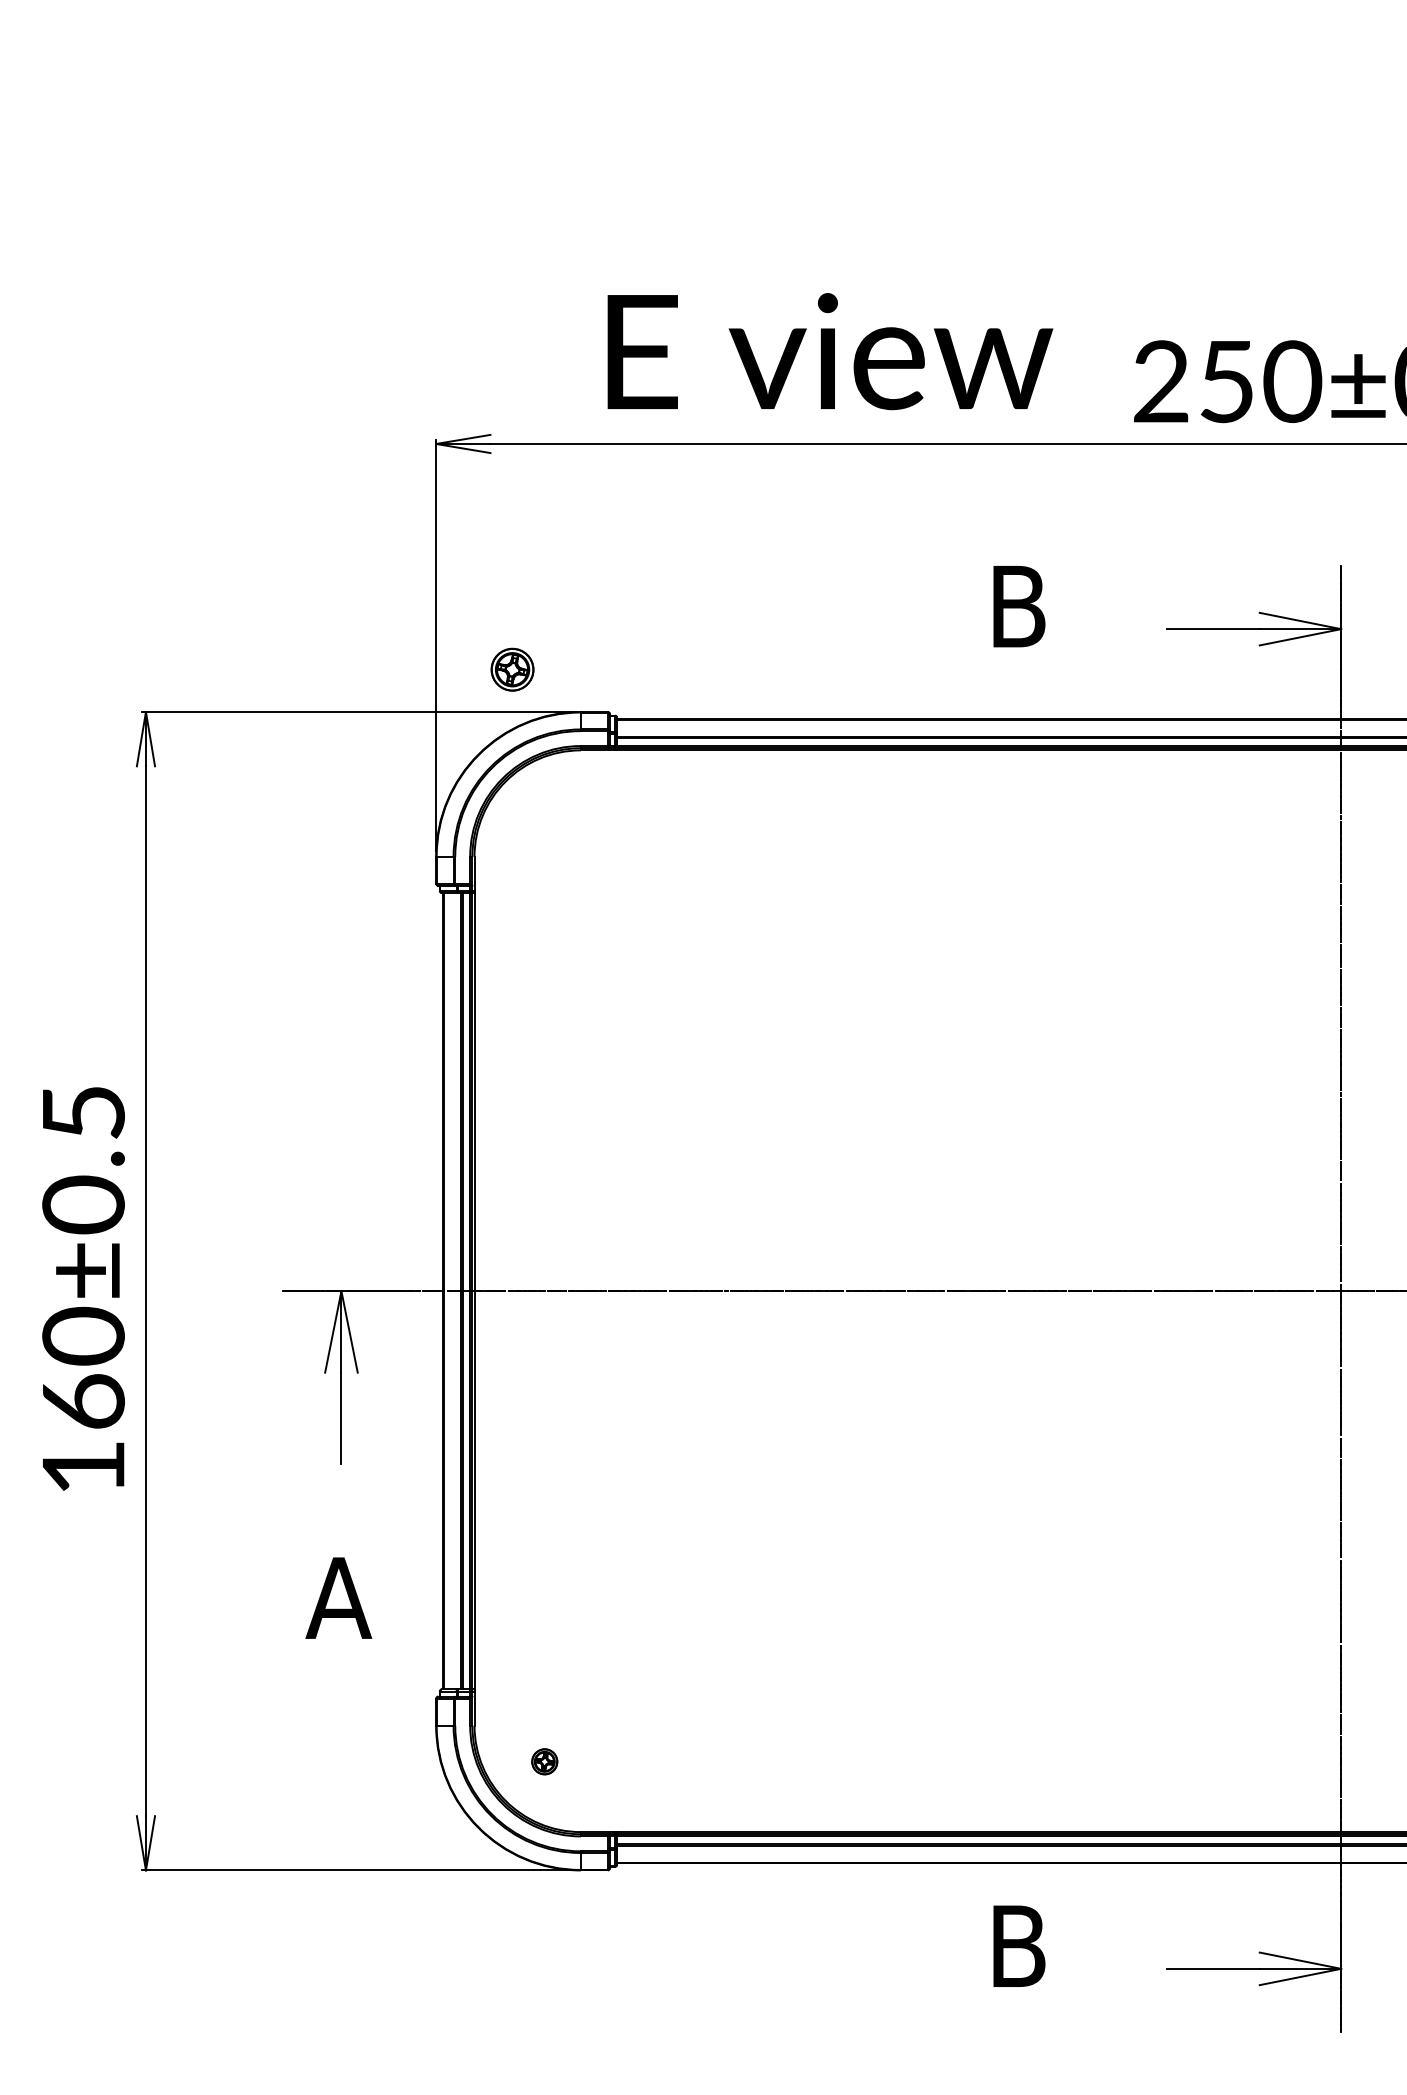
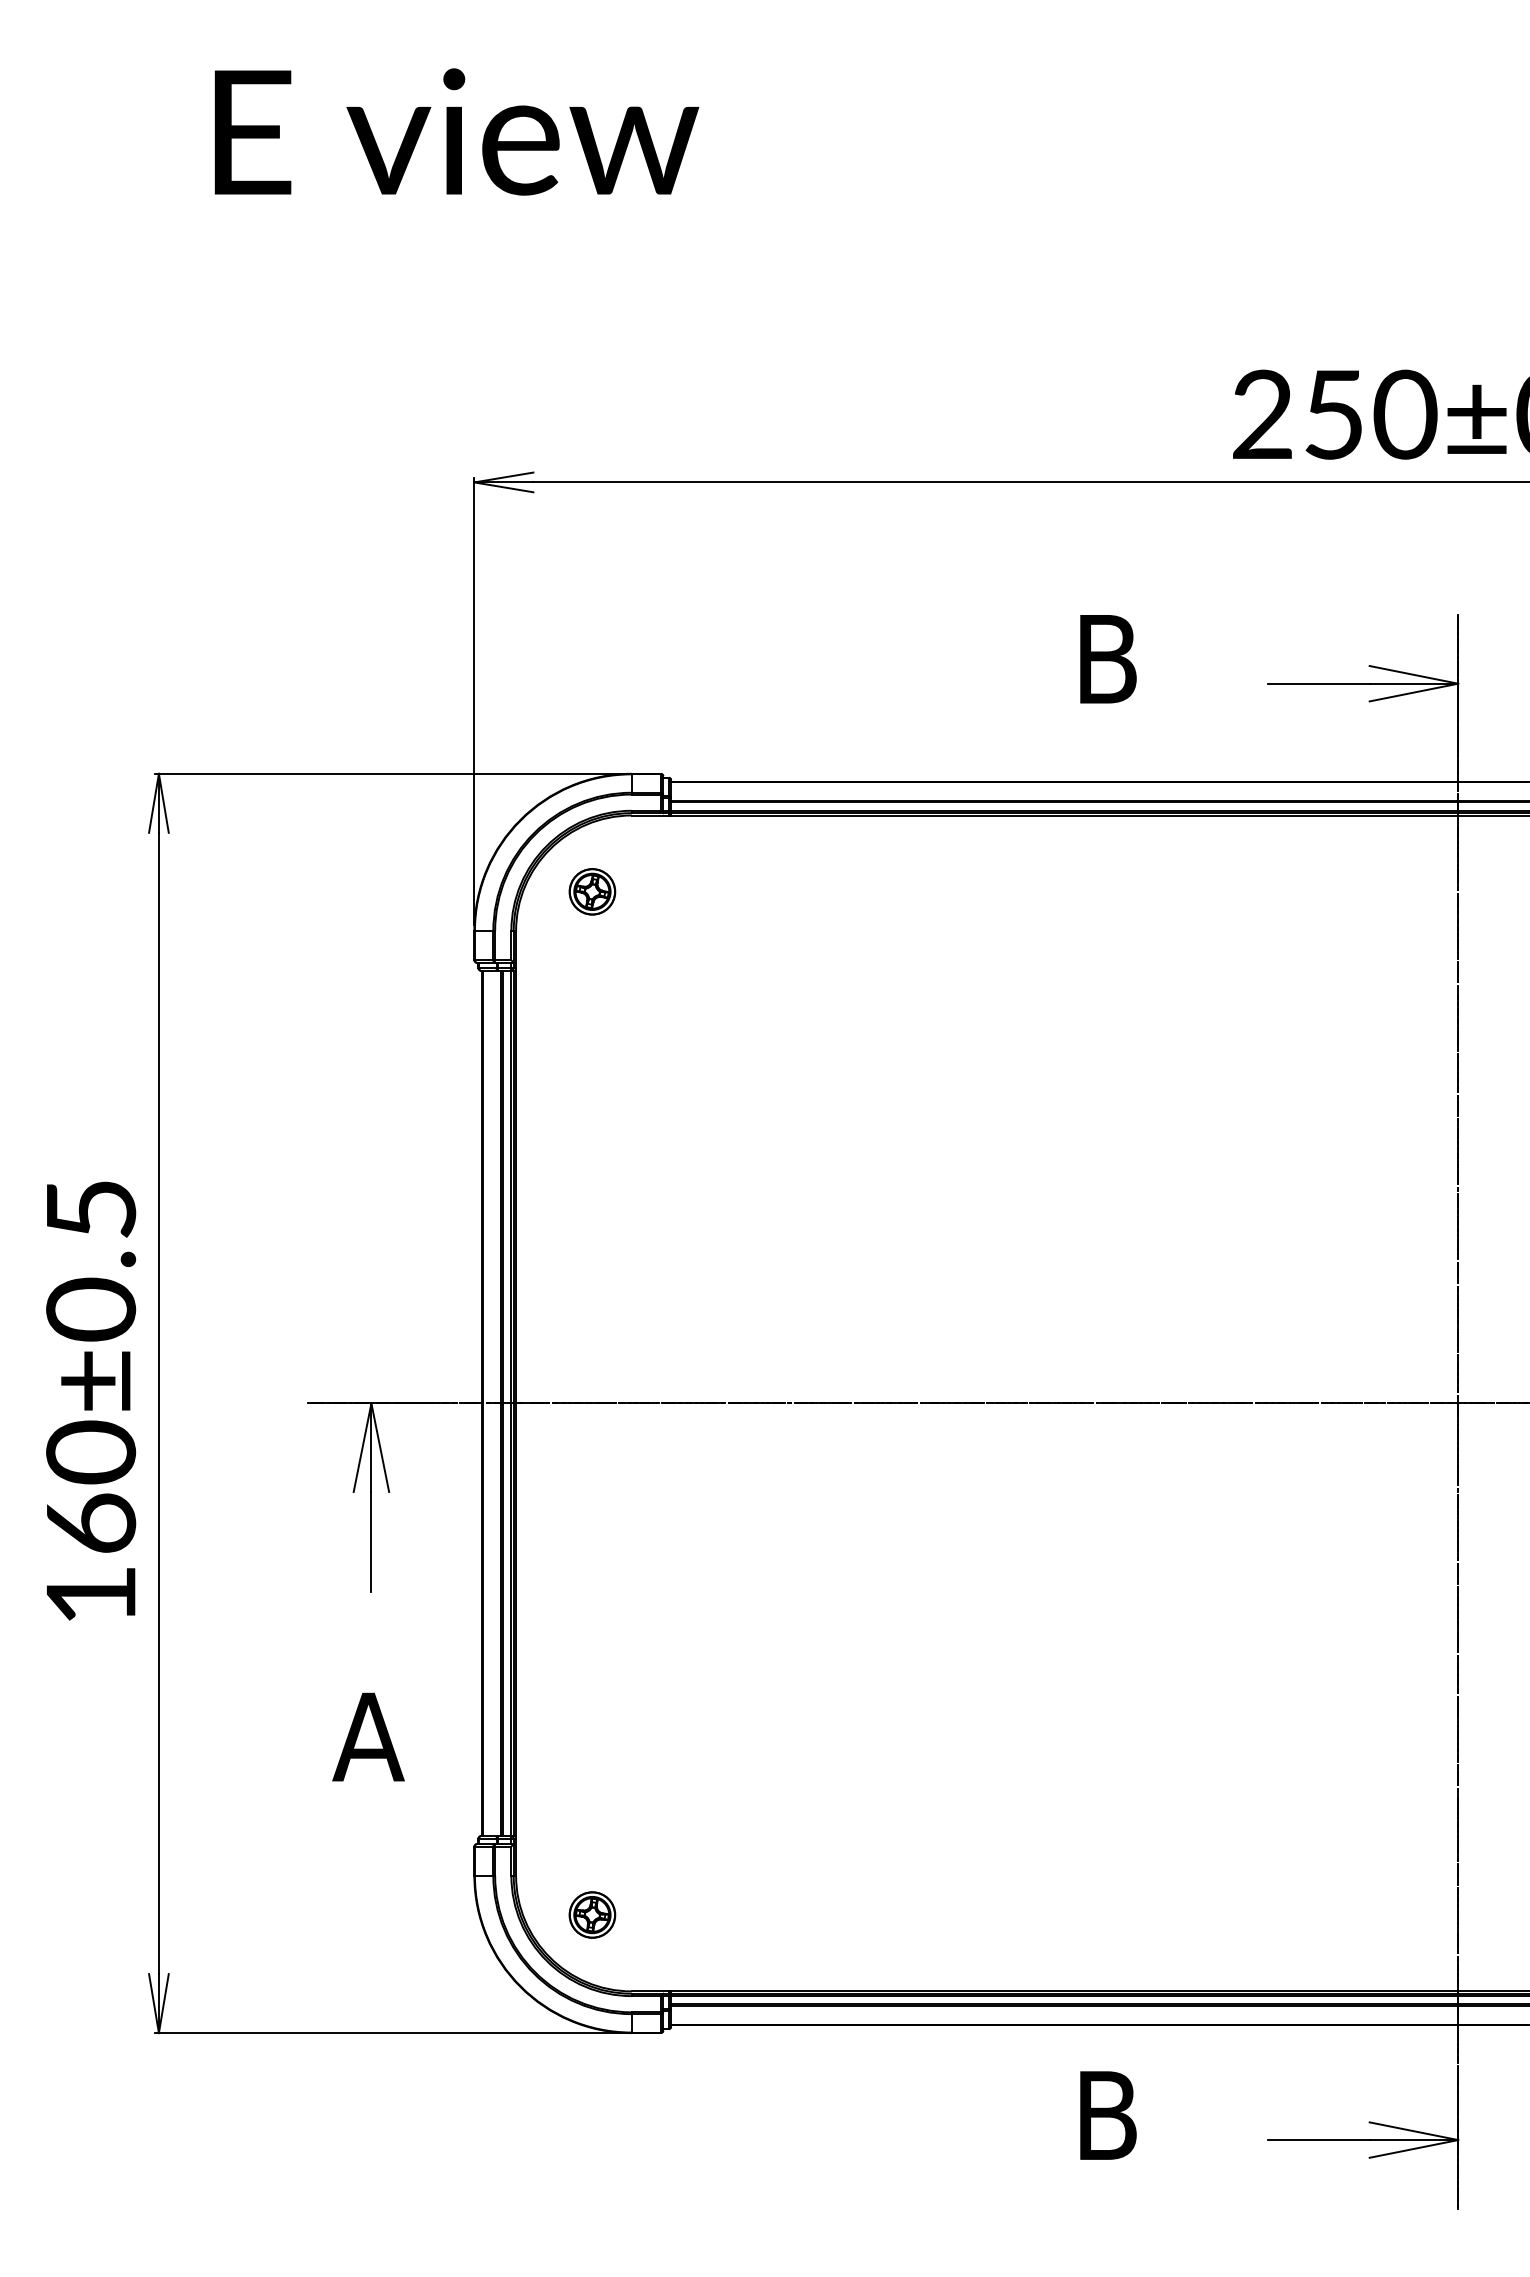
text: (829, 351) -> (456, 131), moved
part: (512, 669) -> (592, 891), moved
part: (544, 1761) -> (592, 1914), size x1.67

